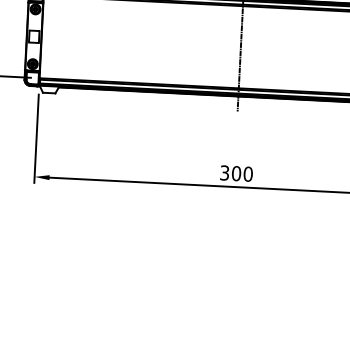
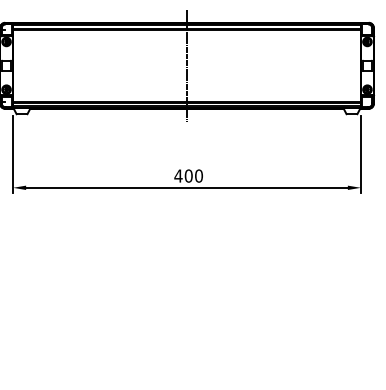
text: (224, 172) -> (178, 175), 300 -> 400

